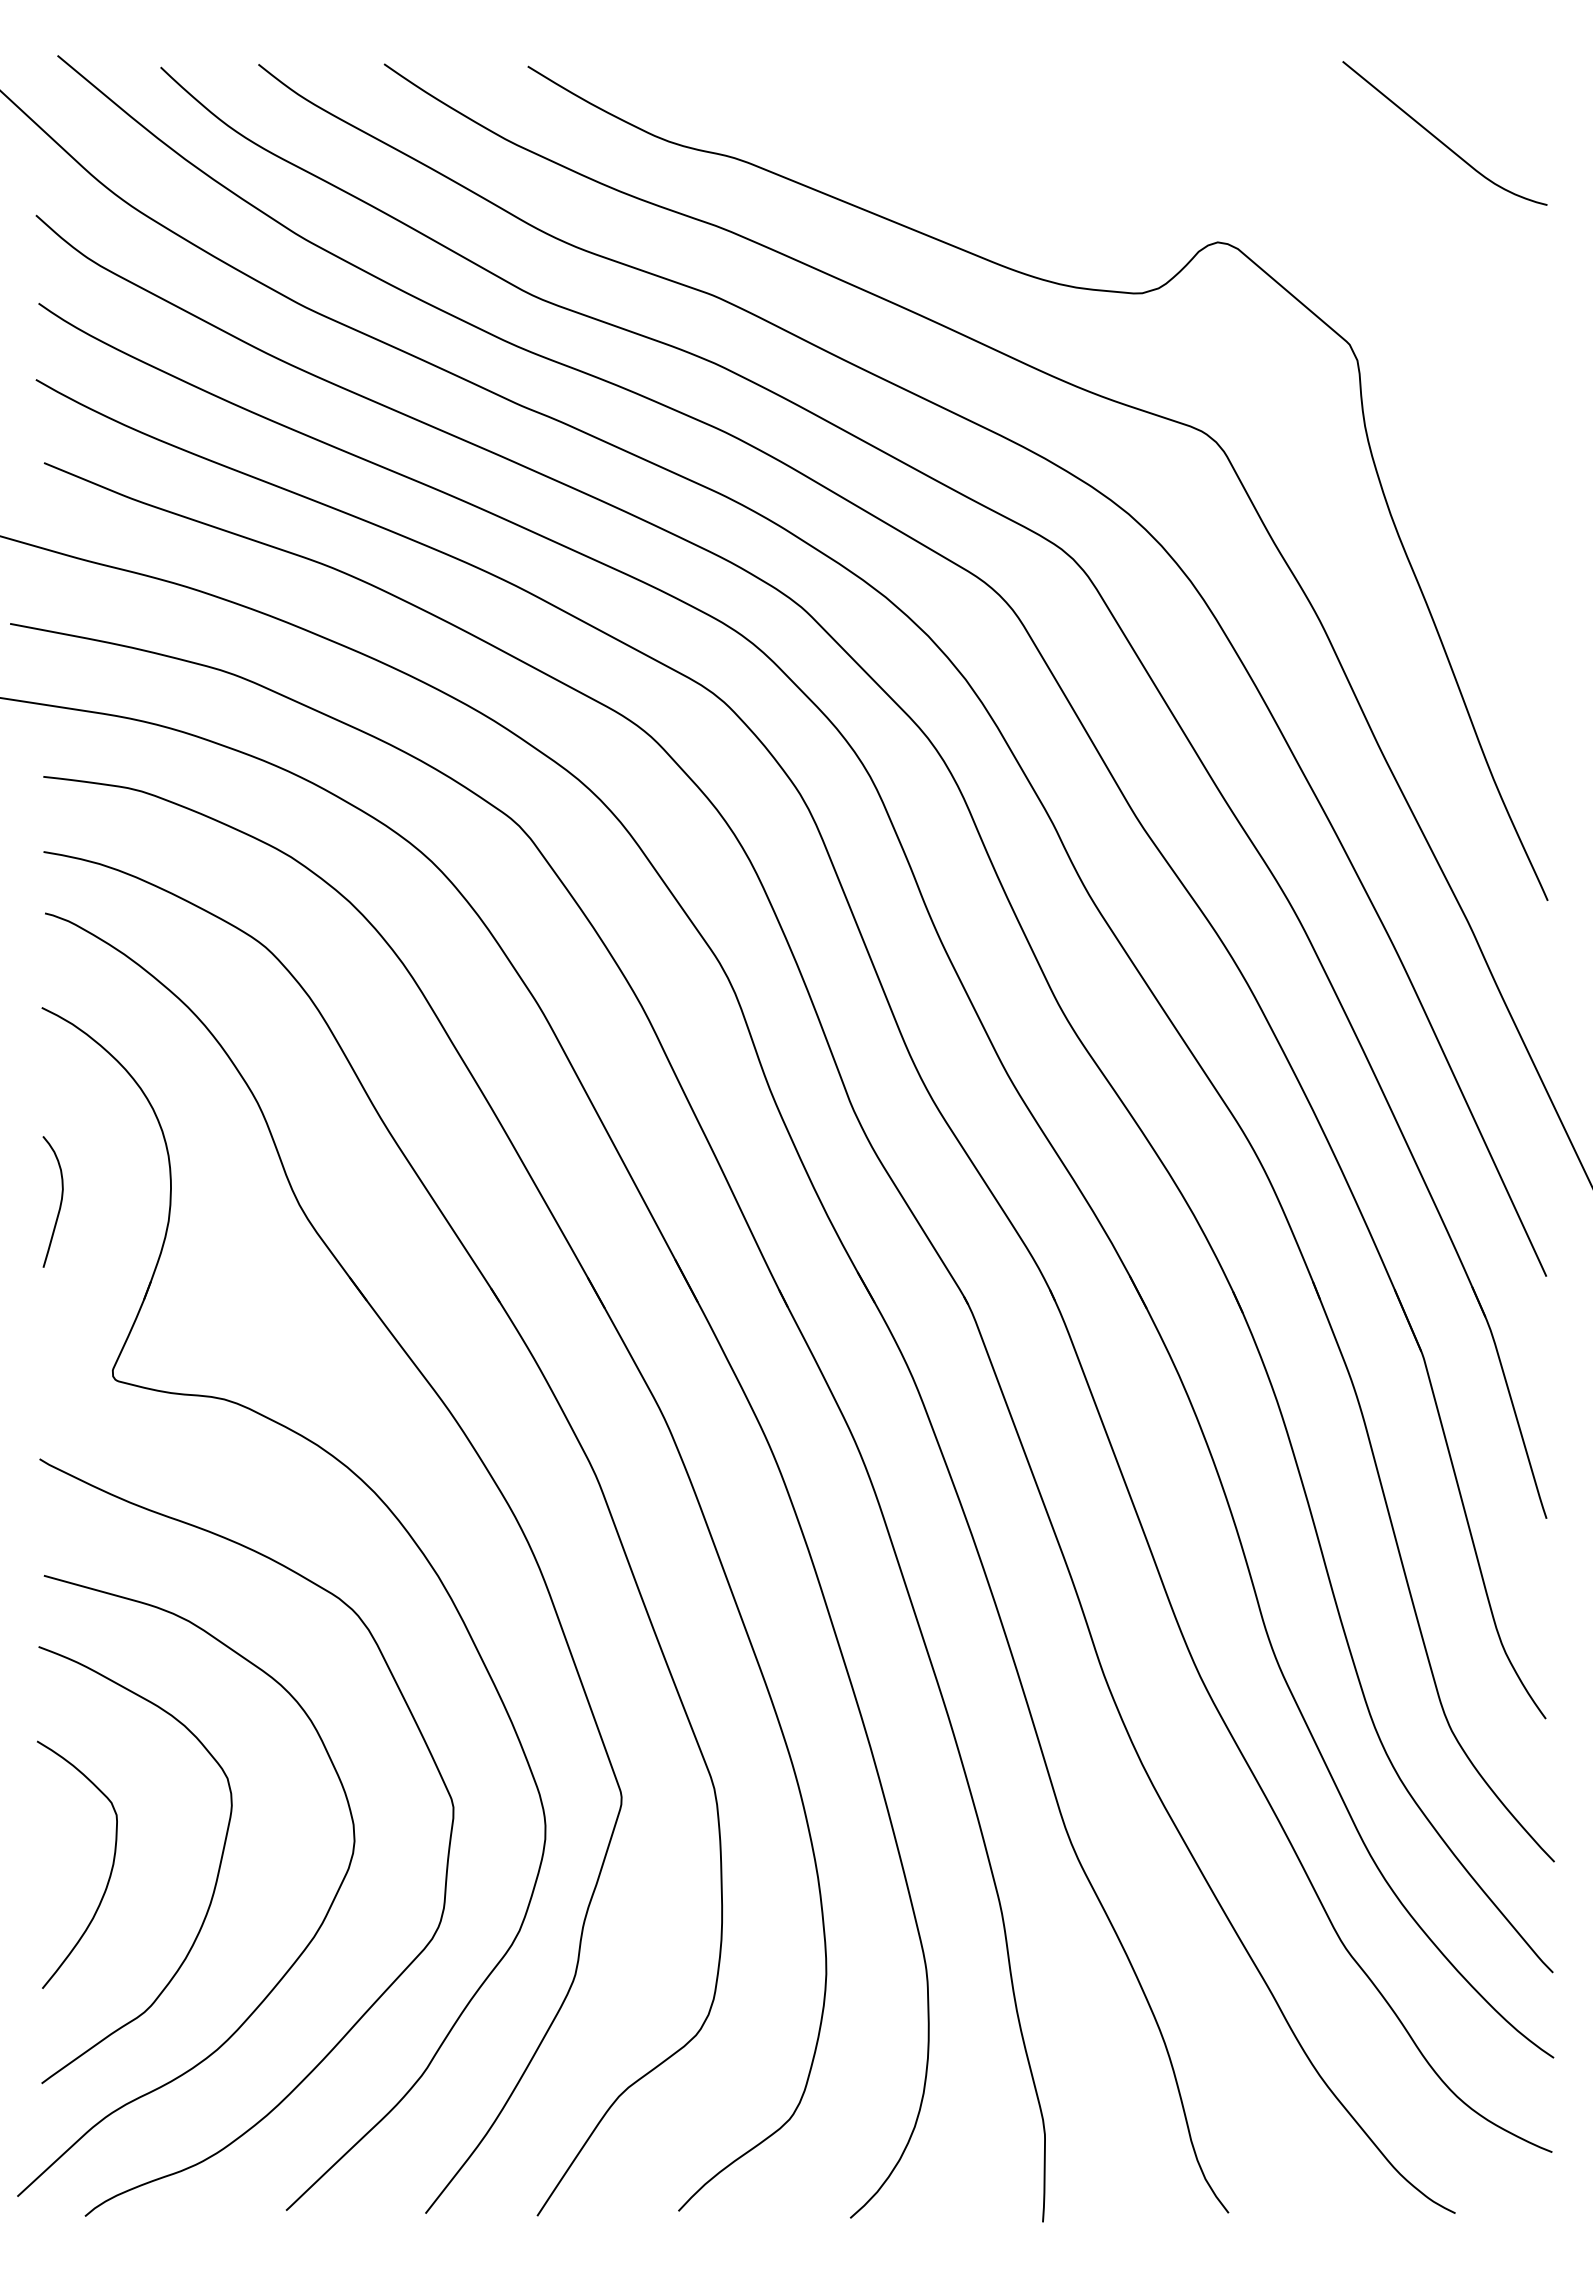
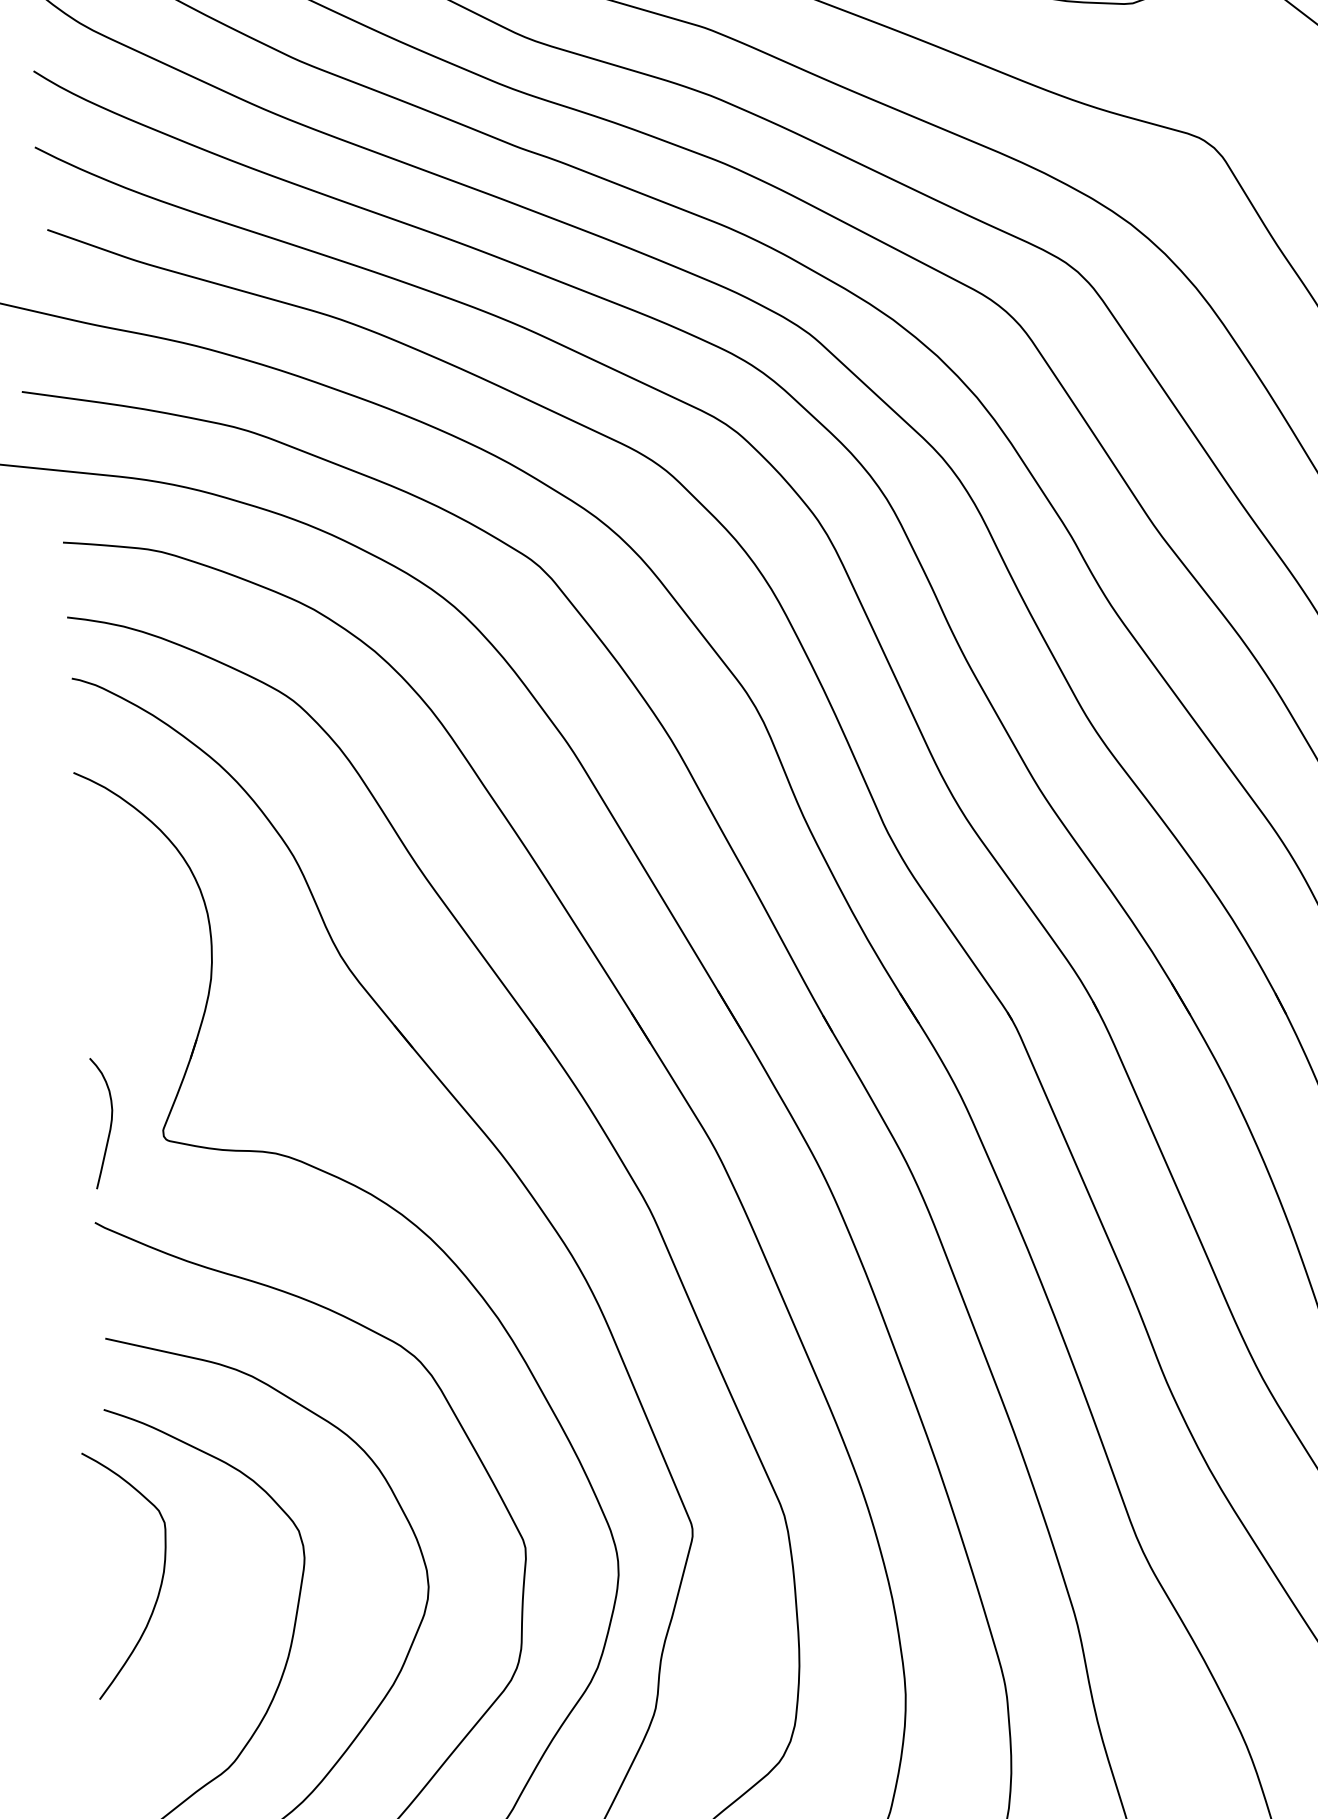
curve: (60, 1201) -> (110, 1122), moved
curve: (109, 1874) -> (160, 1582), moved

